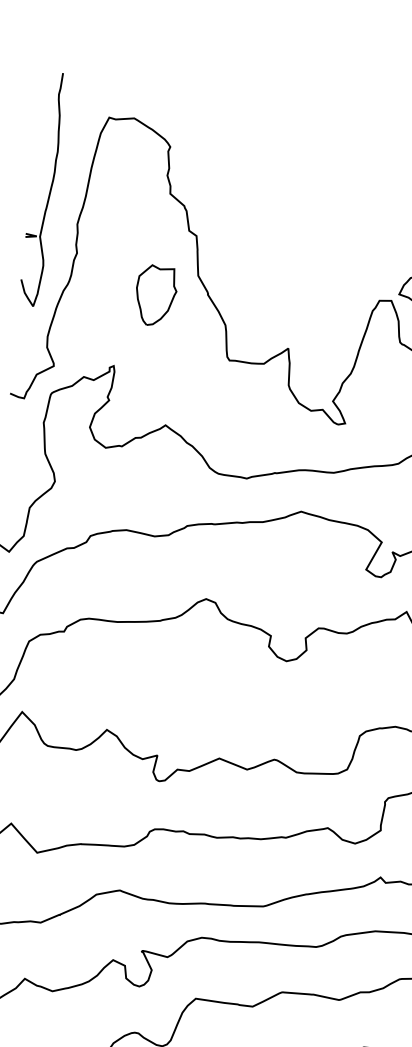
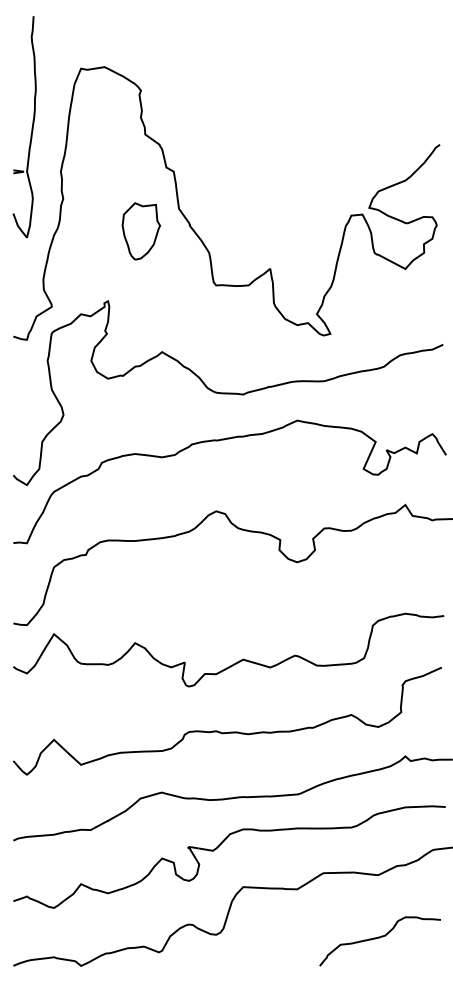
part: (49, 190) -> (31, 127), moved

